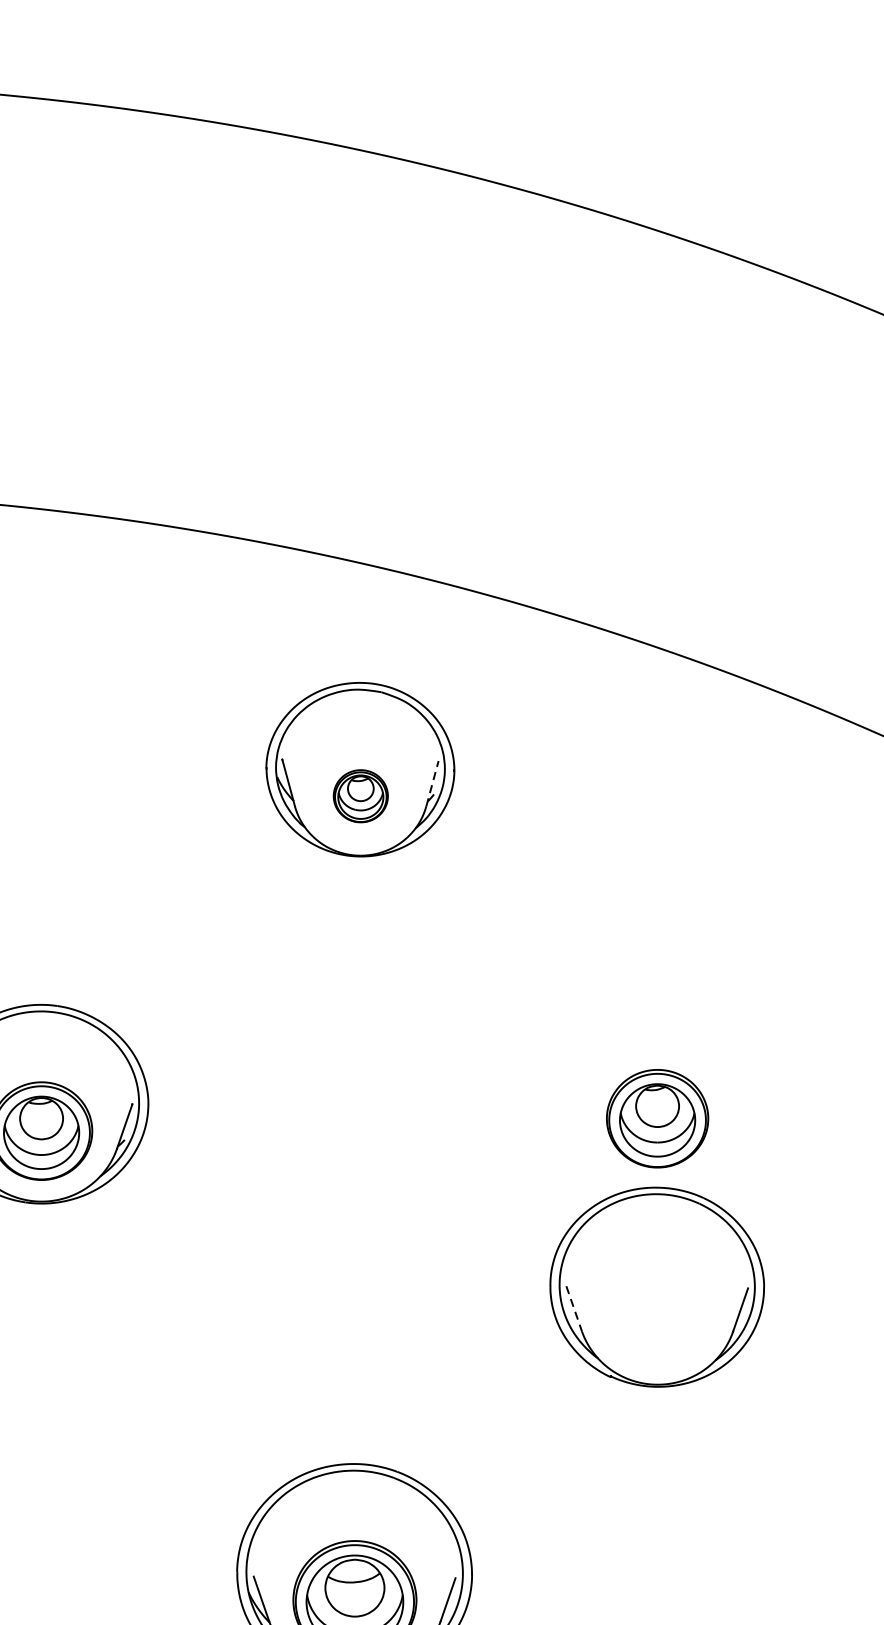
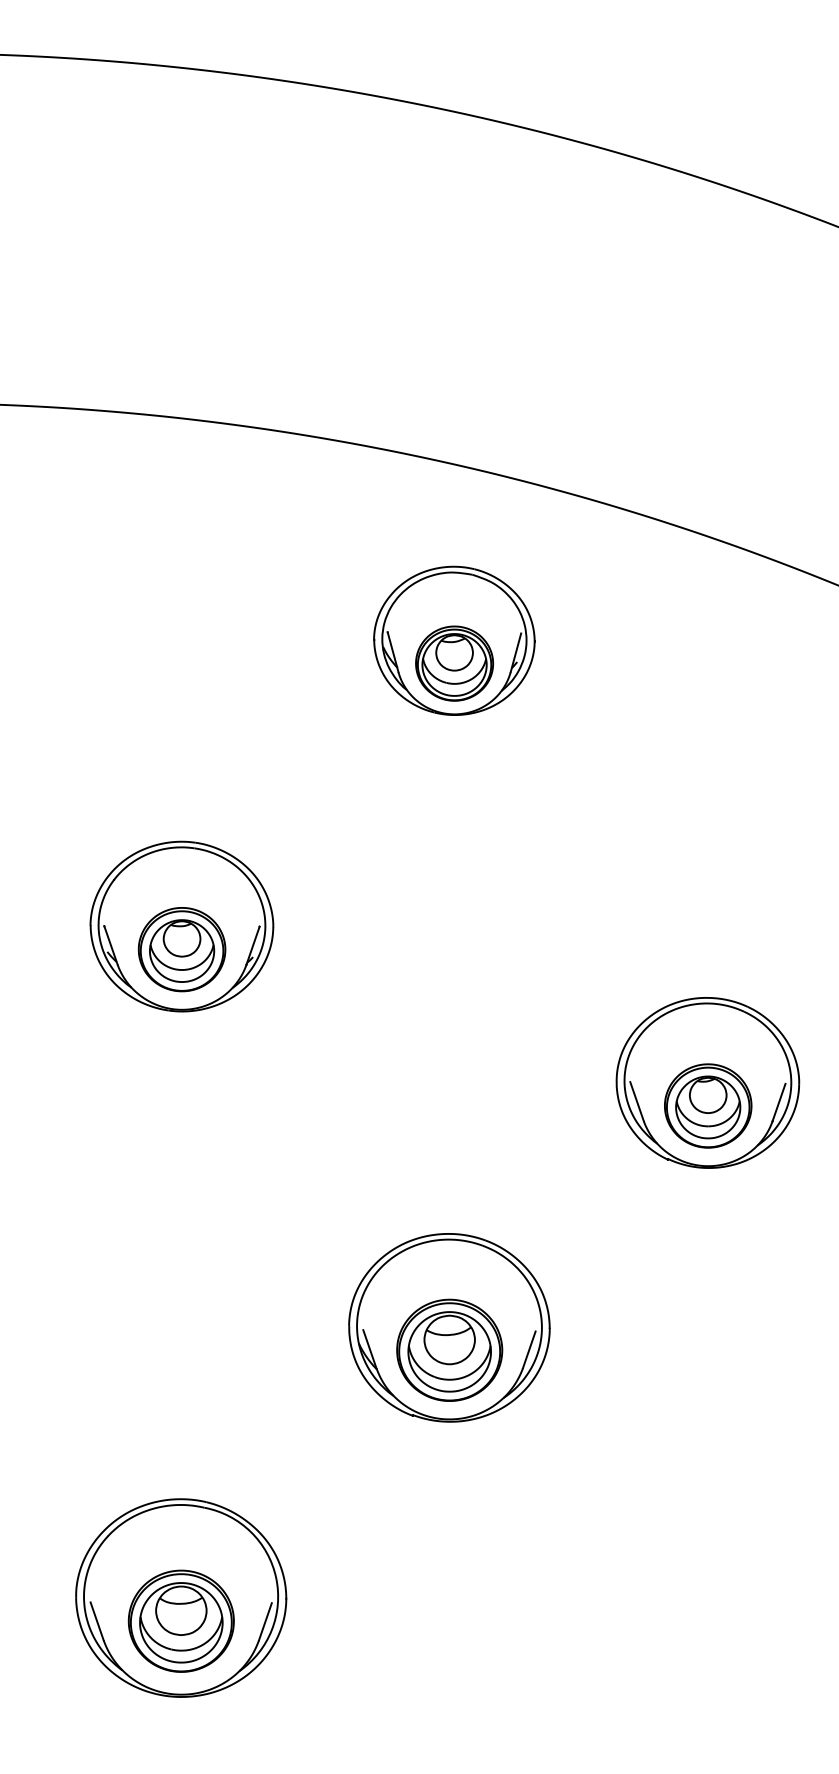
line: (431, 783) -> (515, 652), dashed -> solid
part: (360, 796) -> (454, 663), size x1.67
part: (657, 1118) -> (708, 1105), moved
line: (574, 1308) -> (637, 1101), dashed -> solid

